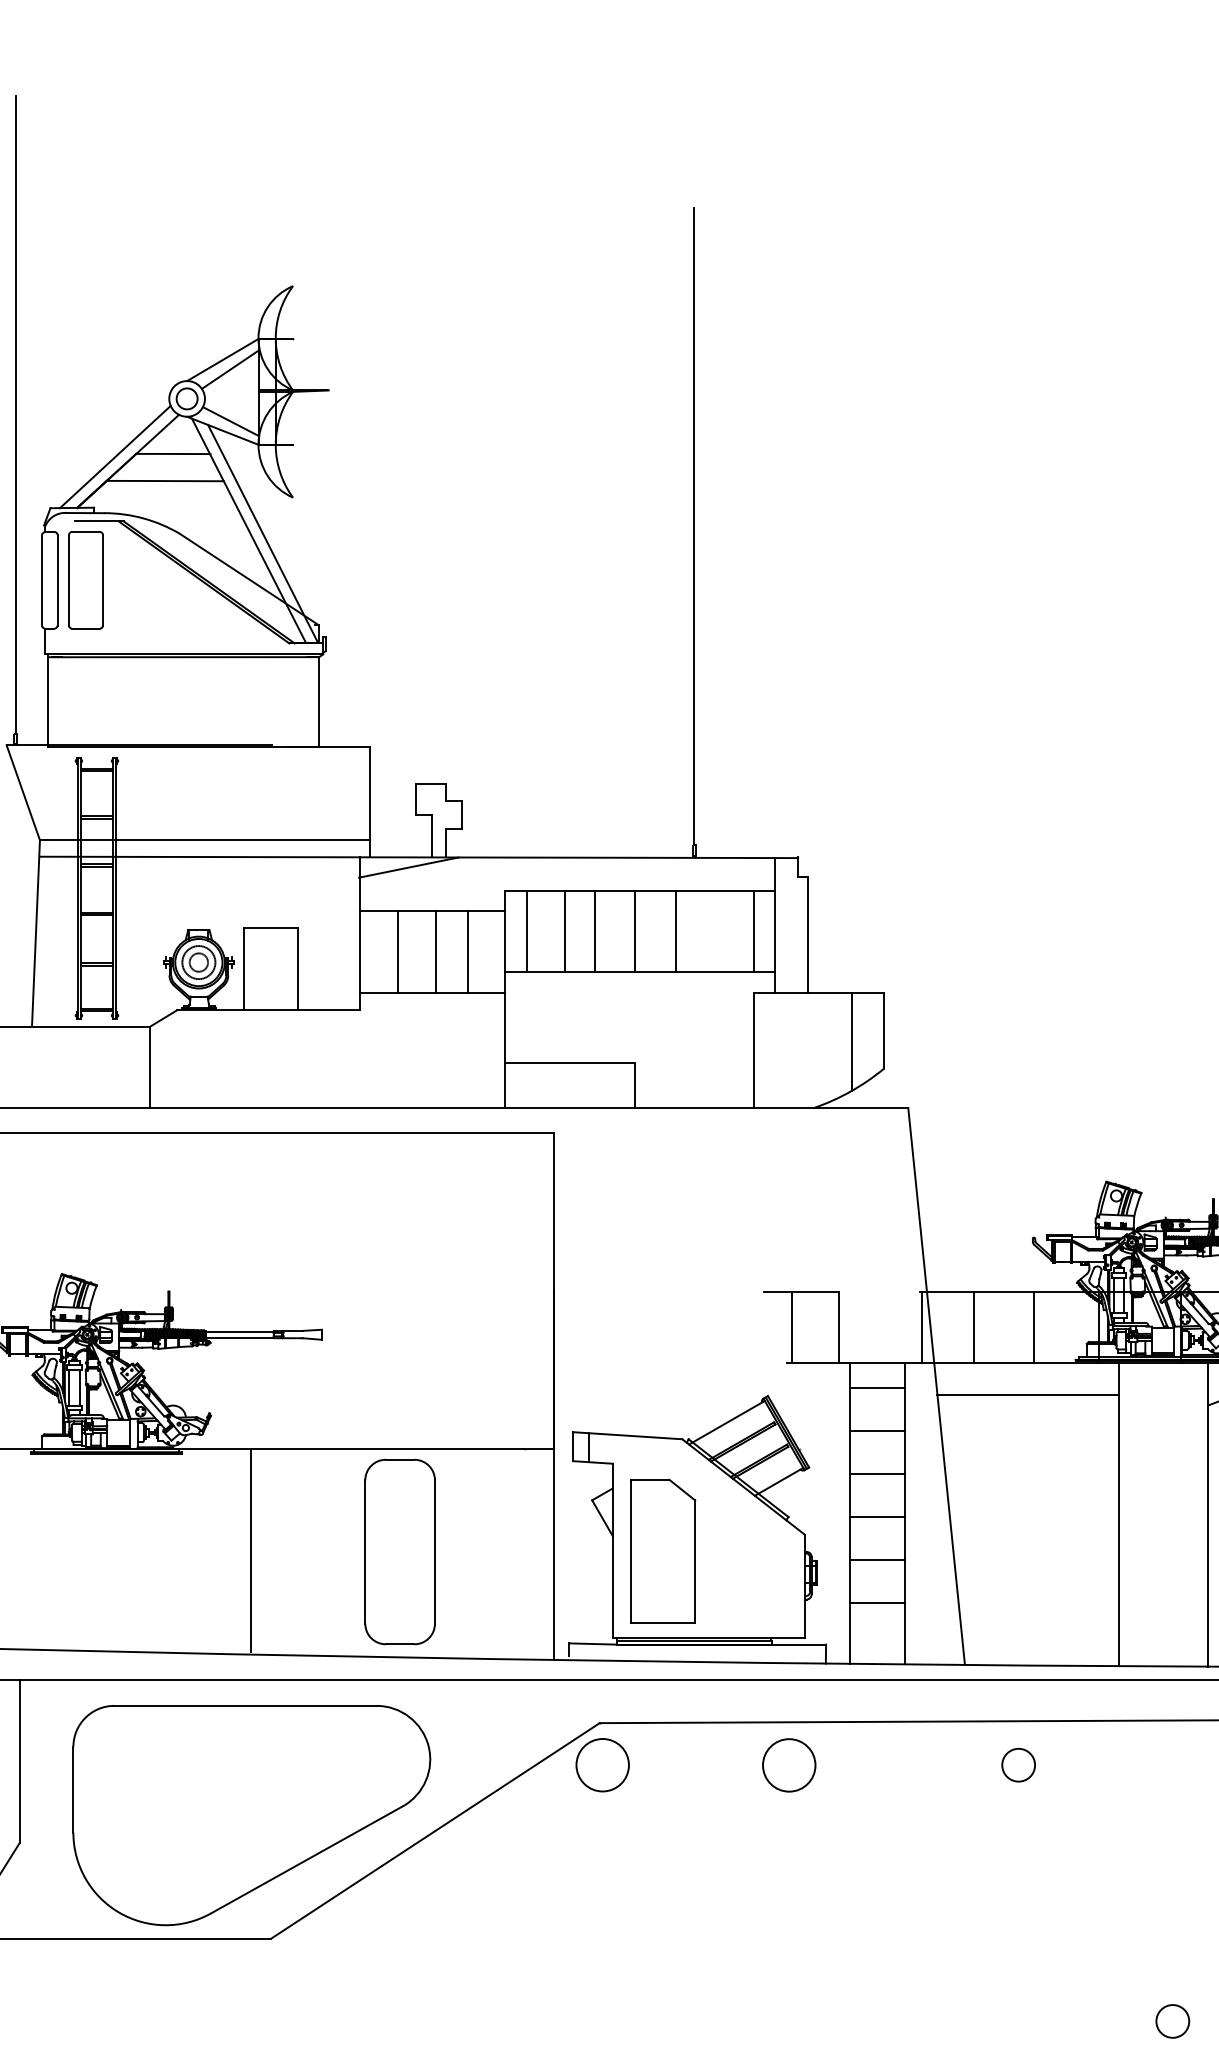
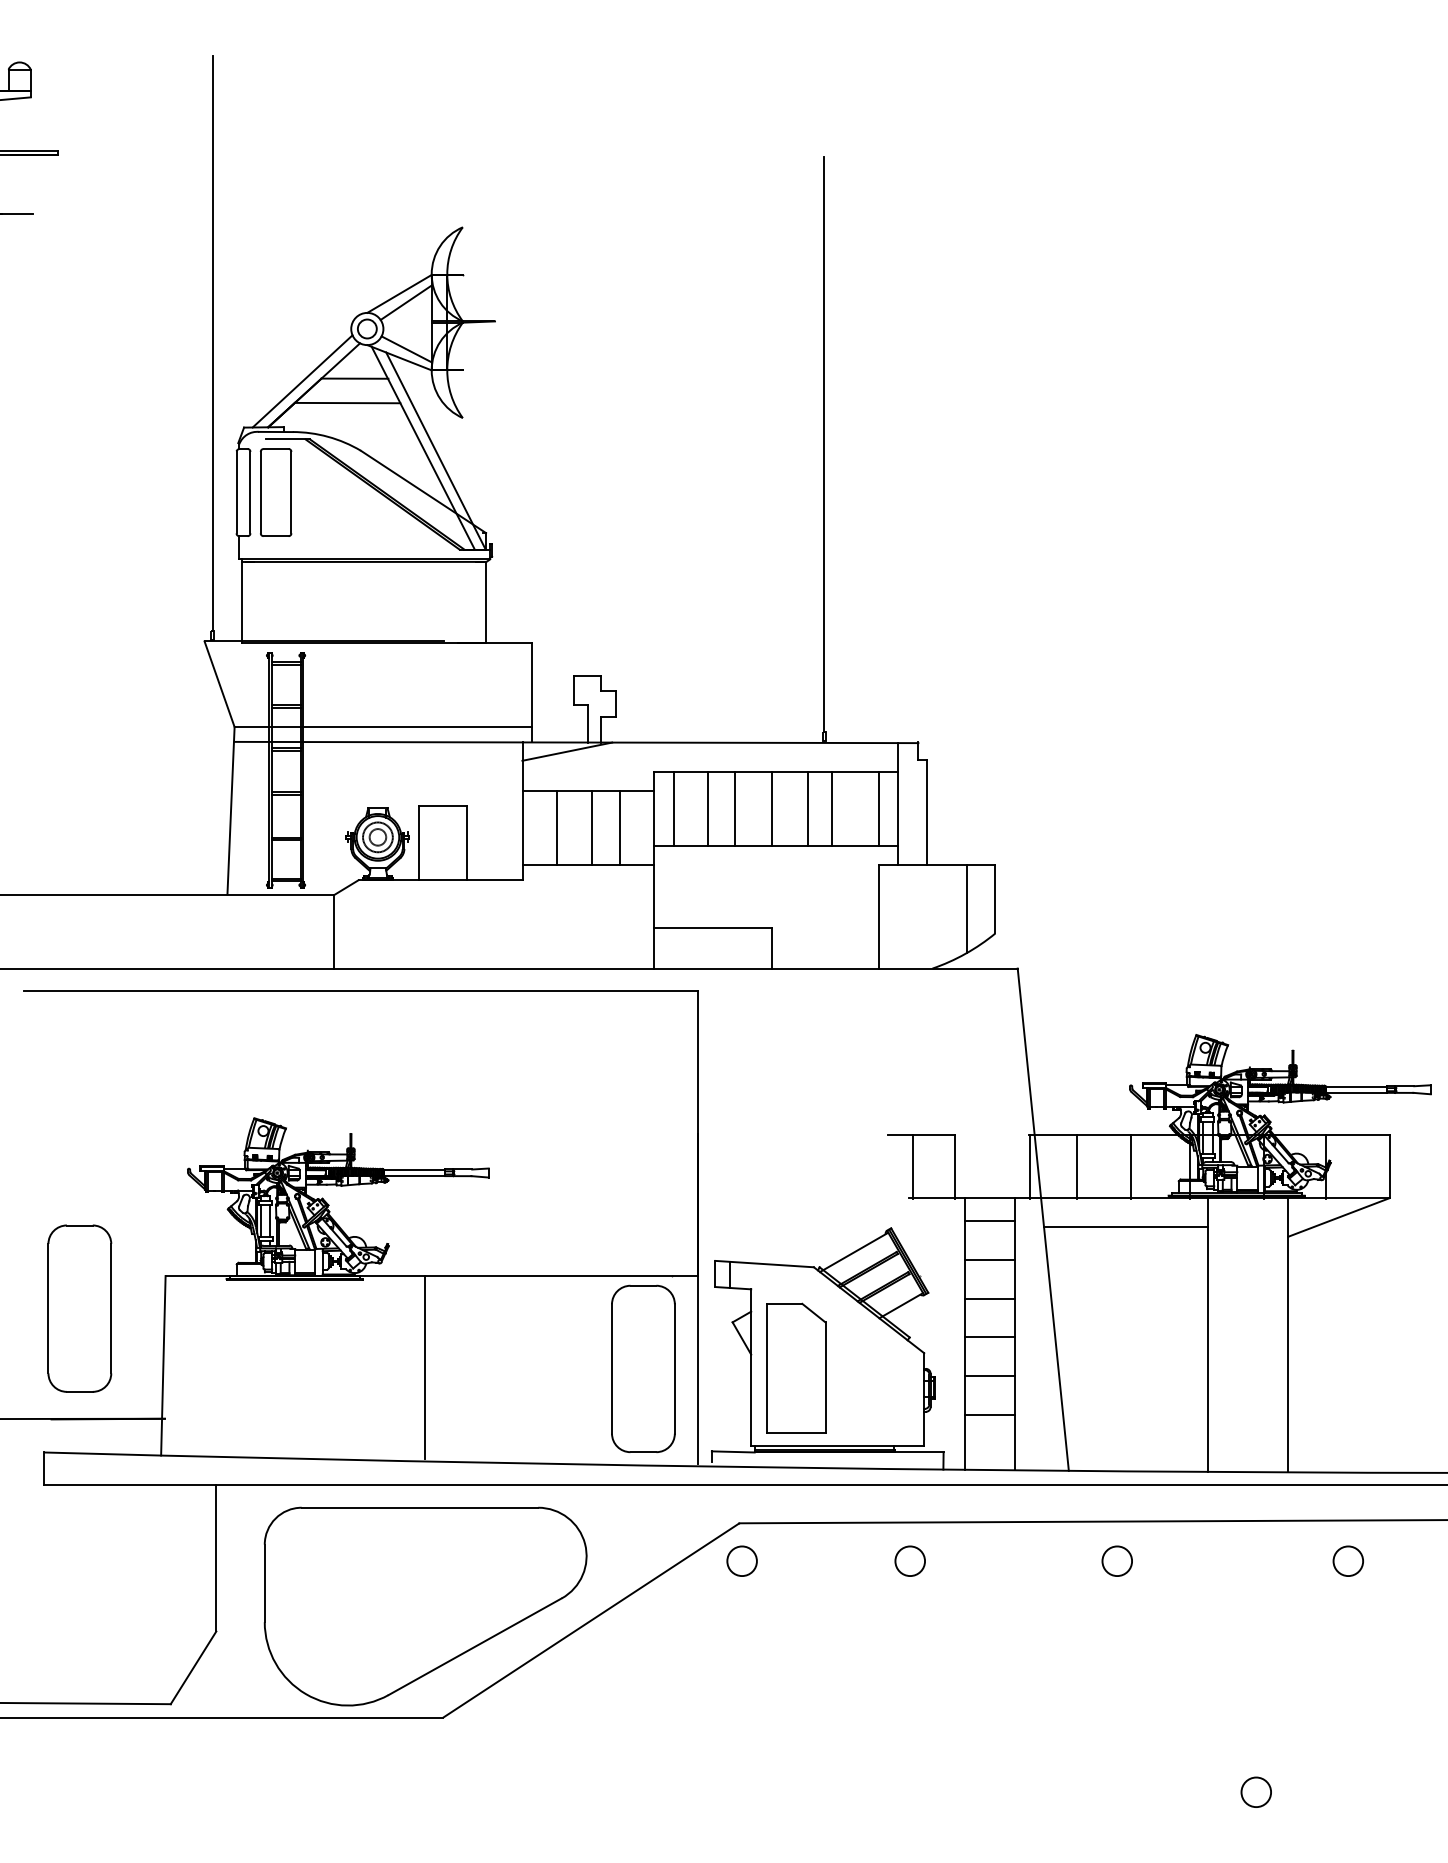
line: (702, 931) -> (832, 809), added
part: (400, 1551) -> (643, 1368), moved
circle: (788, 1764) -> (909, 1560), size x0.62
circle: (602, 1765) -> (741, 1561), size x0.62

